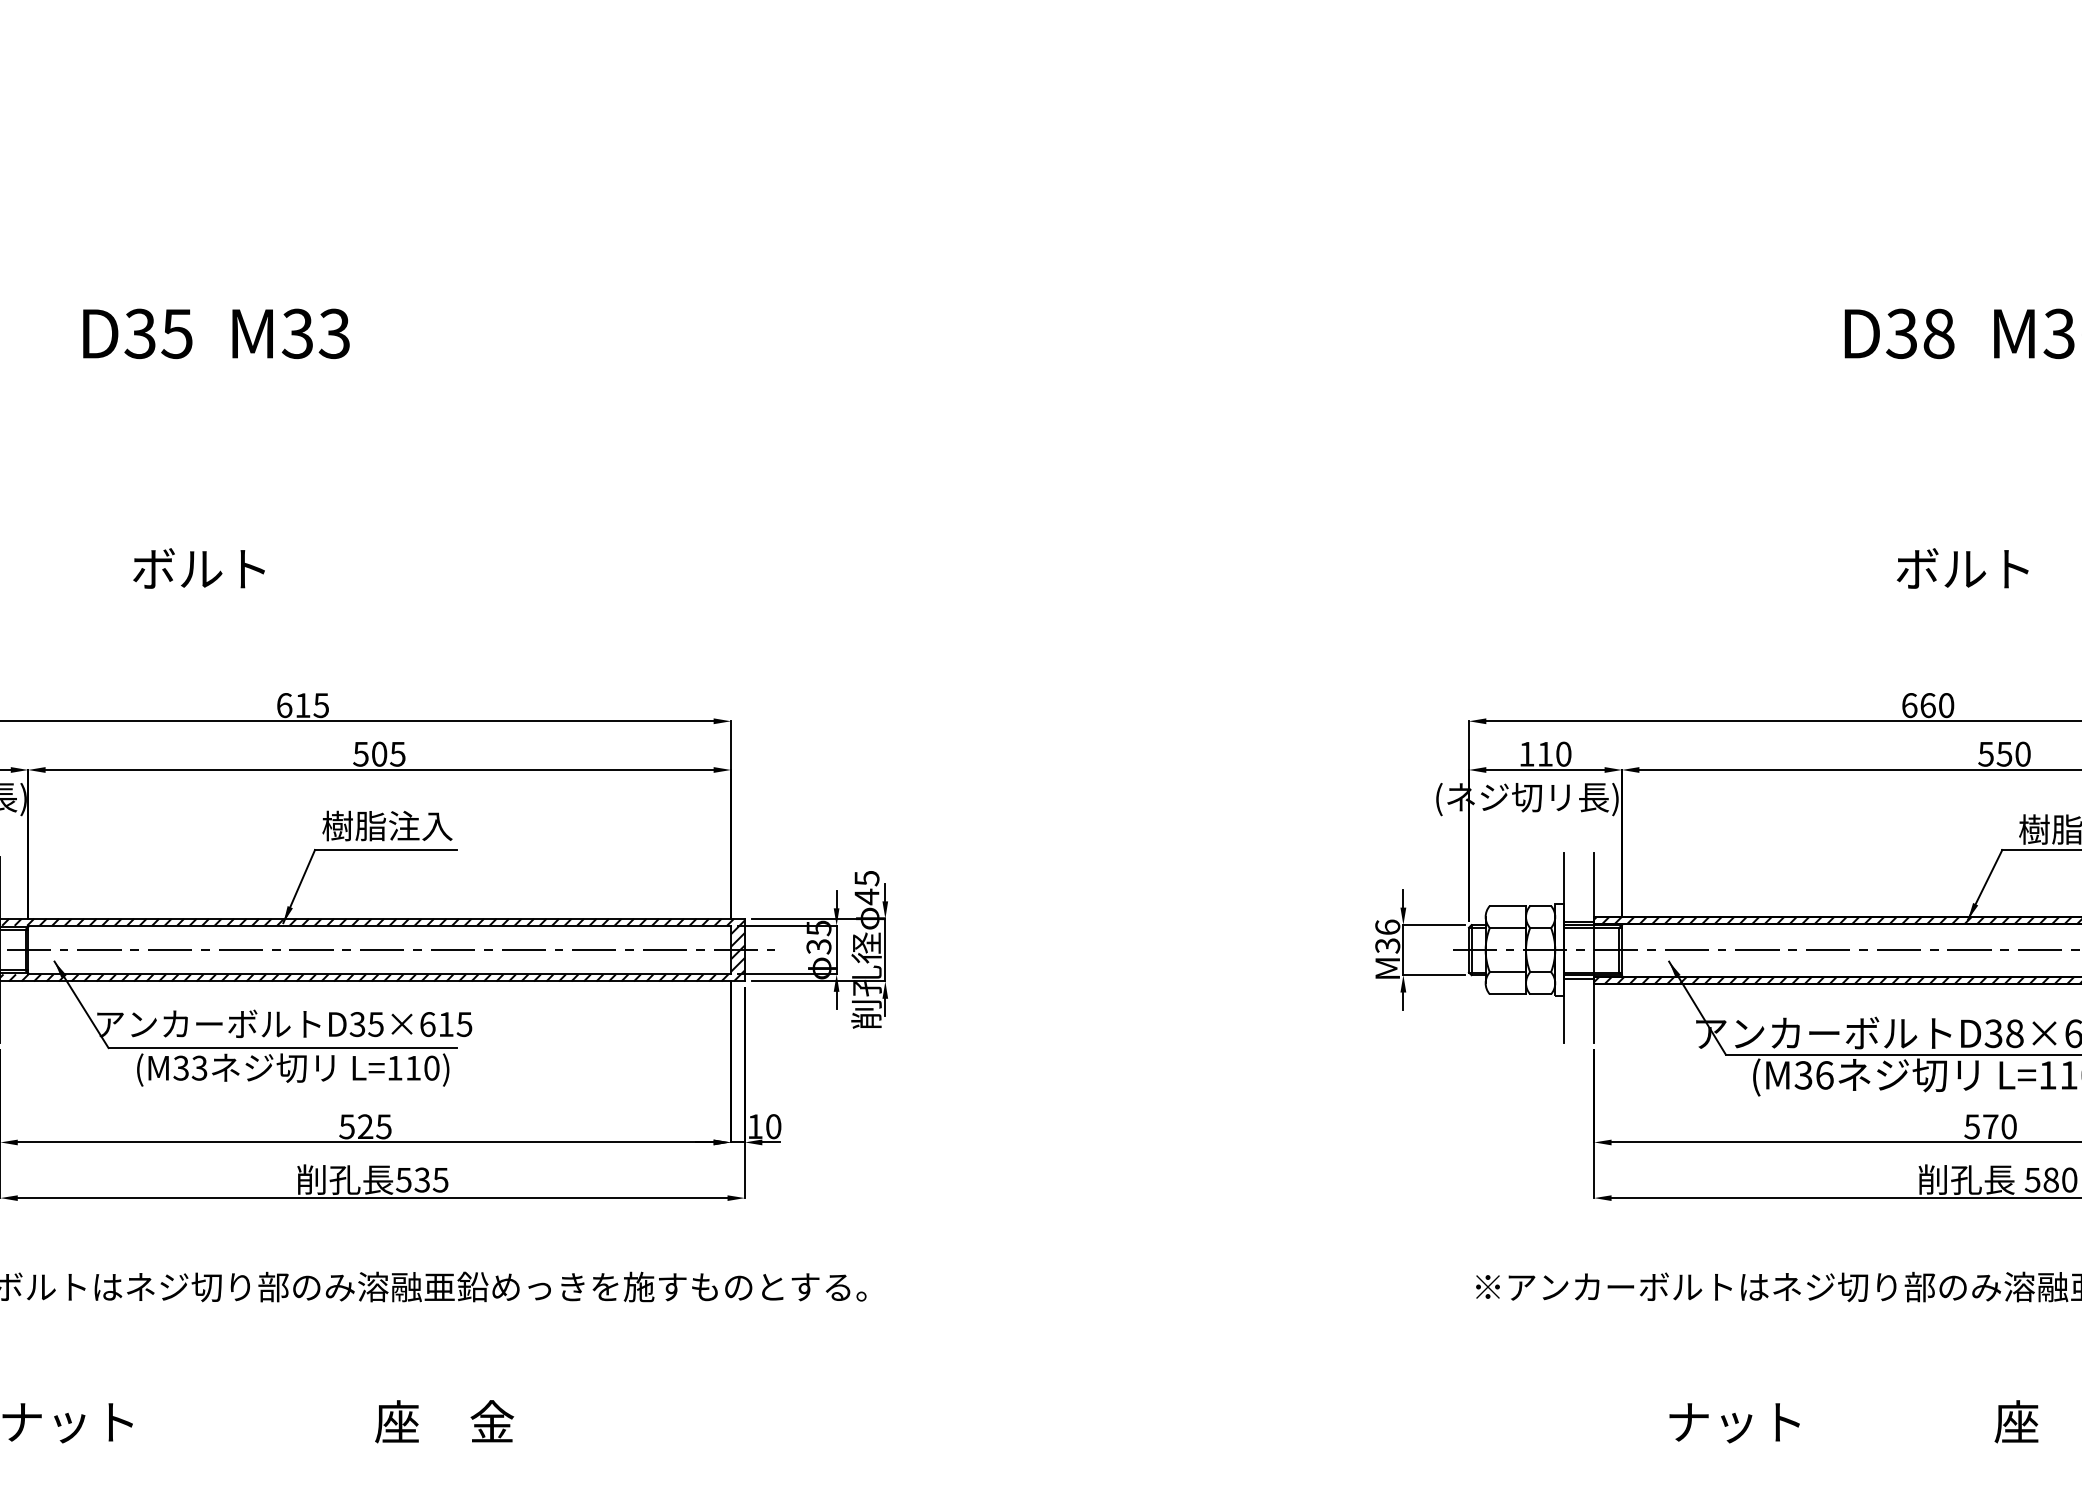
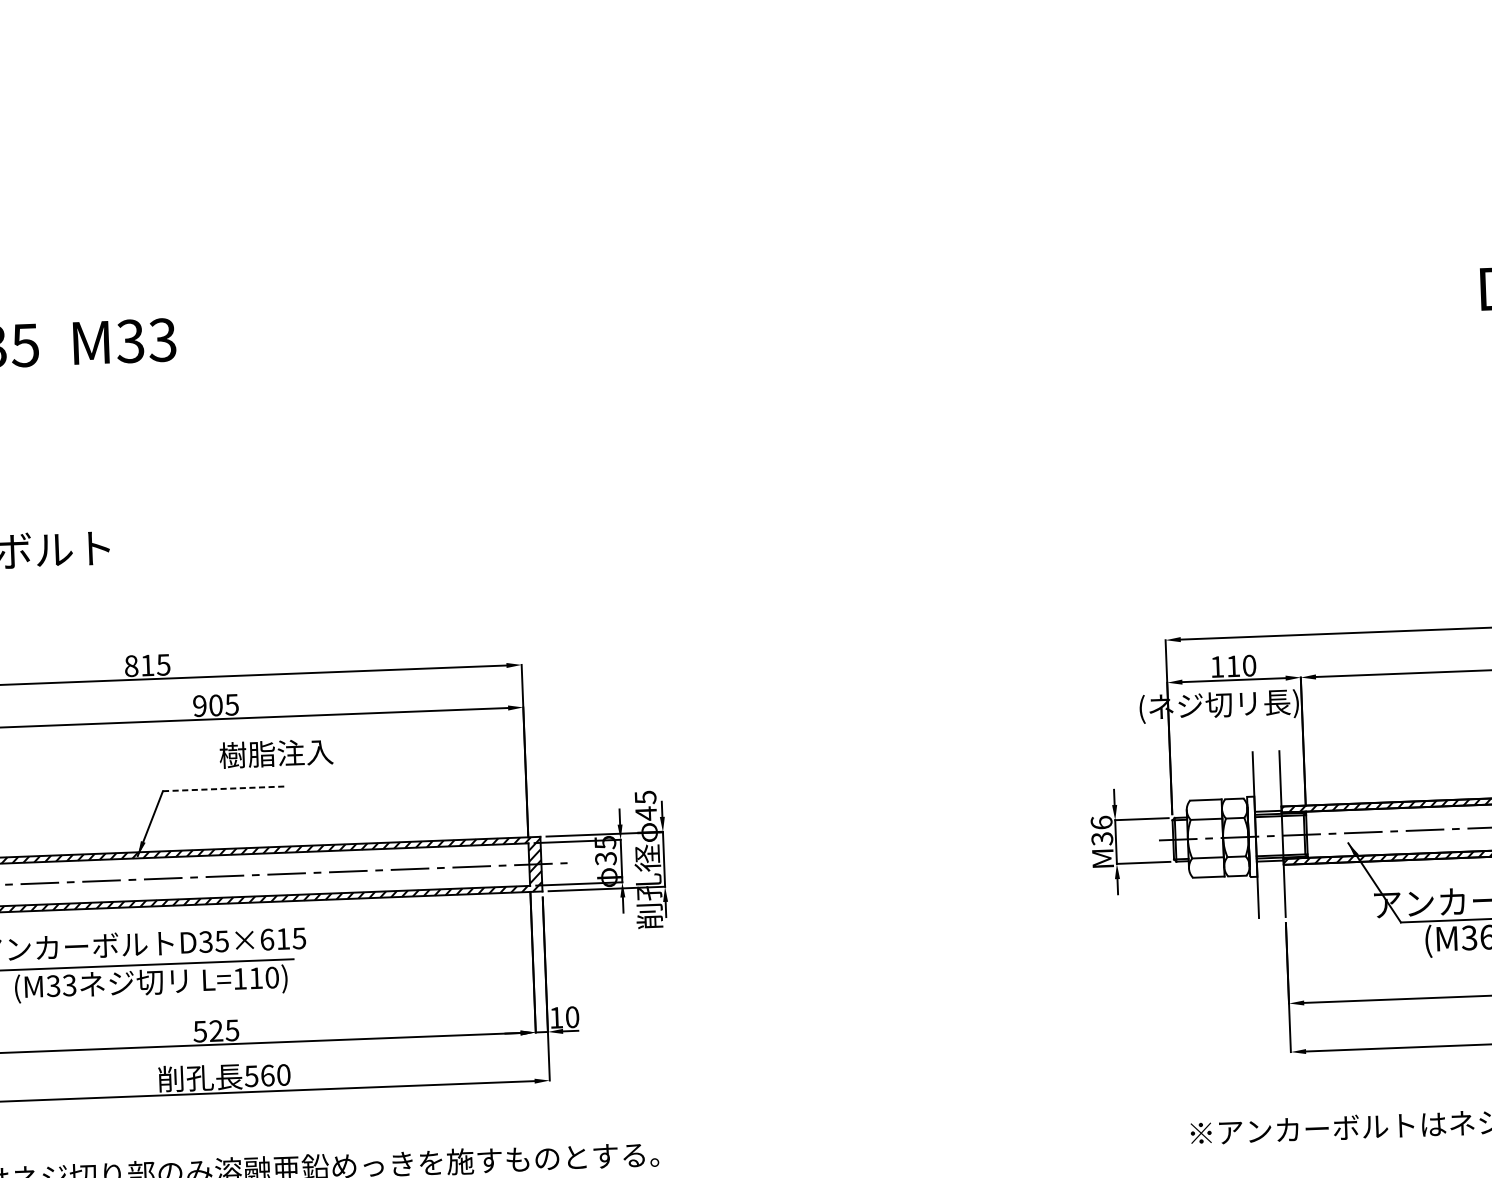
text: (284, 705) -> (131, 666), 615 -> 815
text: (360, 753) -> (199, 705), 505 -> 905
text: (387, 825) -> (276, 753), moved
line: (386, 850) -> (225, 789), solid -> dashed
text: (431, 1179) -> (275, 1074), 535 -> 560

